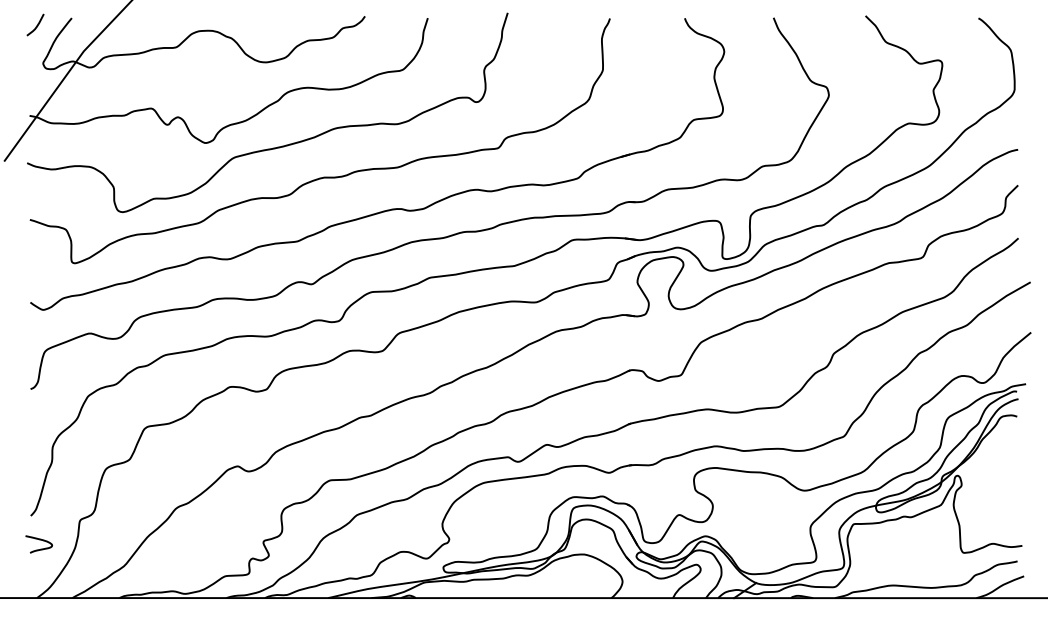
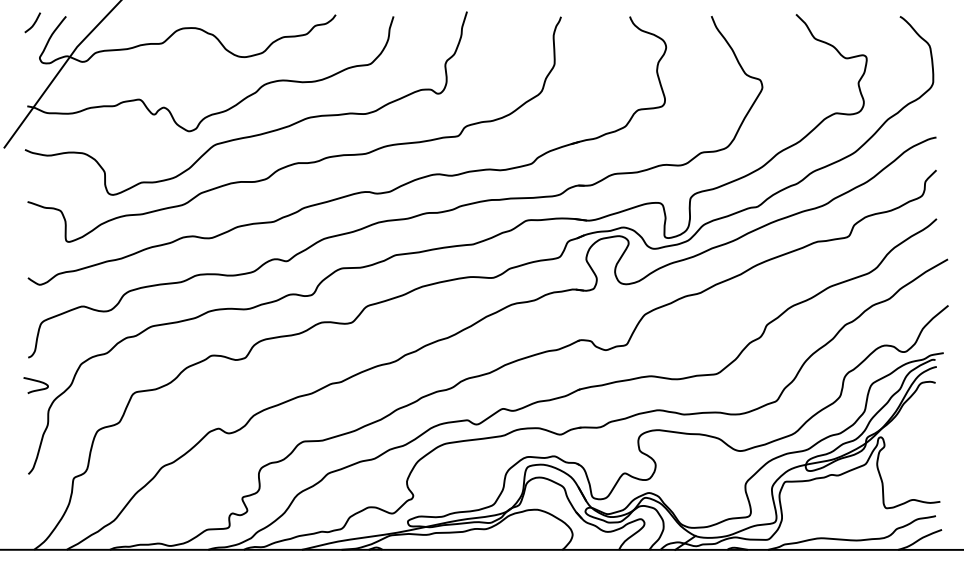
curve: (39, 540) -> (36, 381), moved

